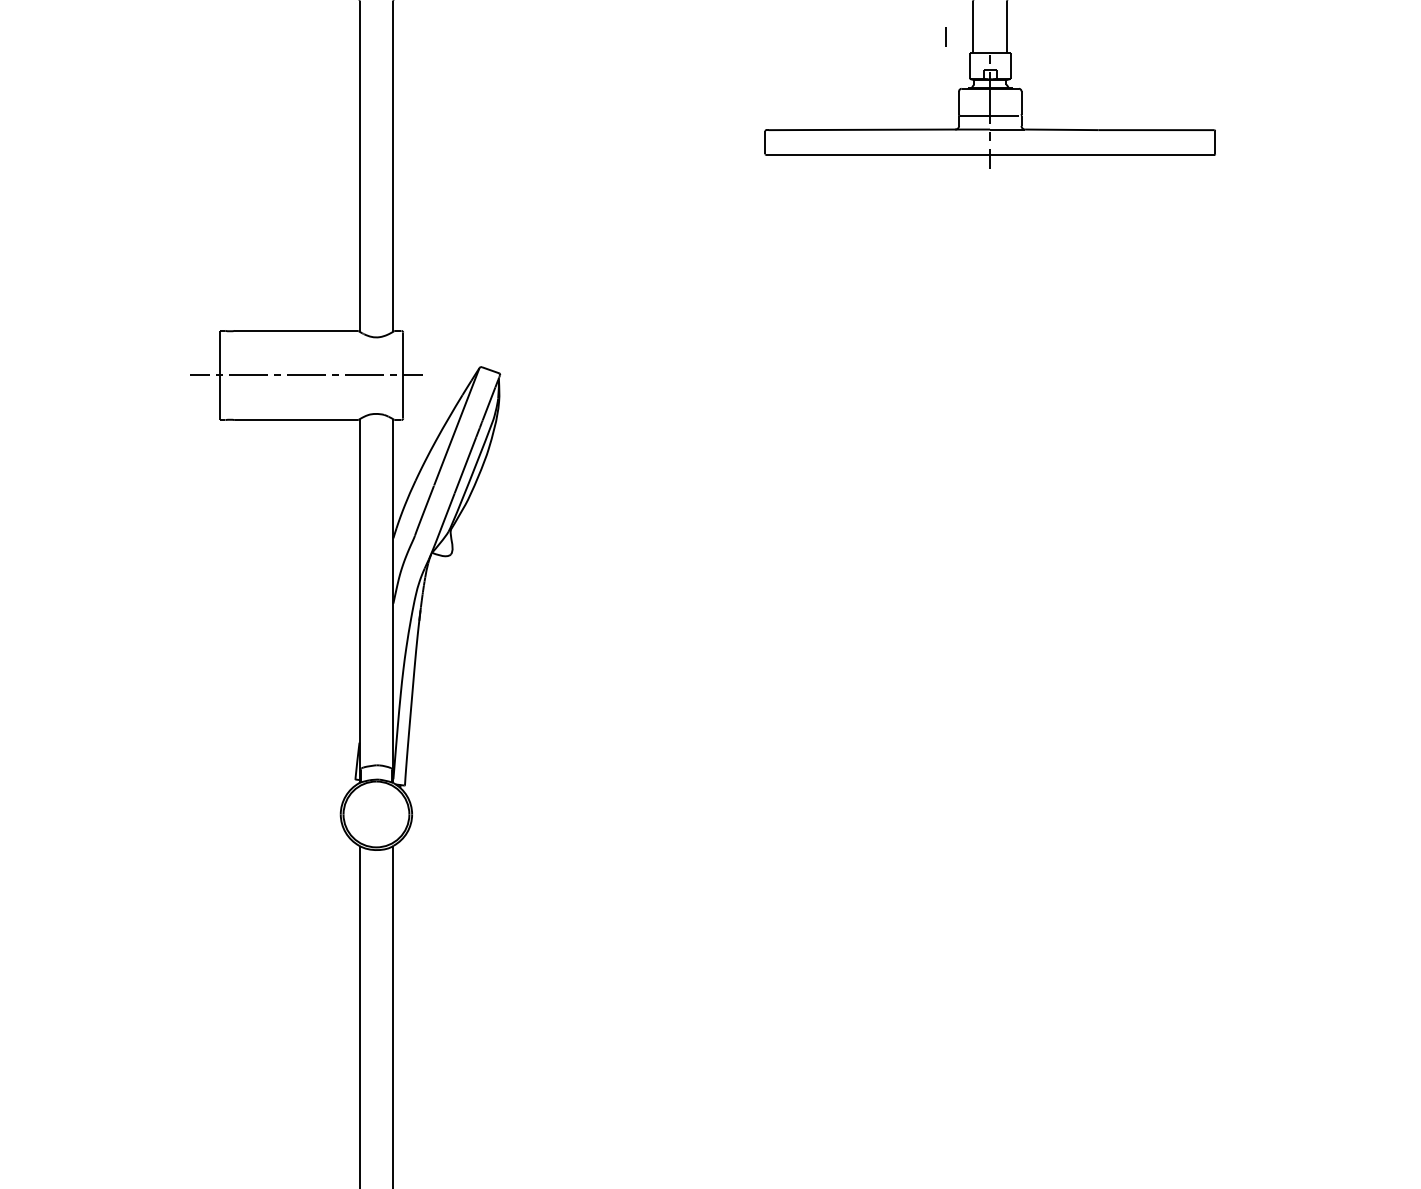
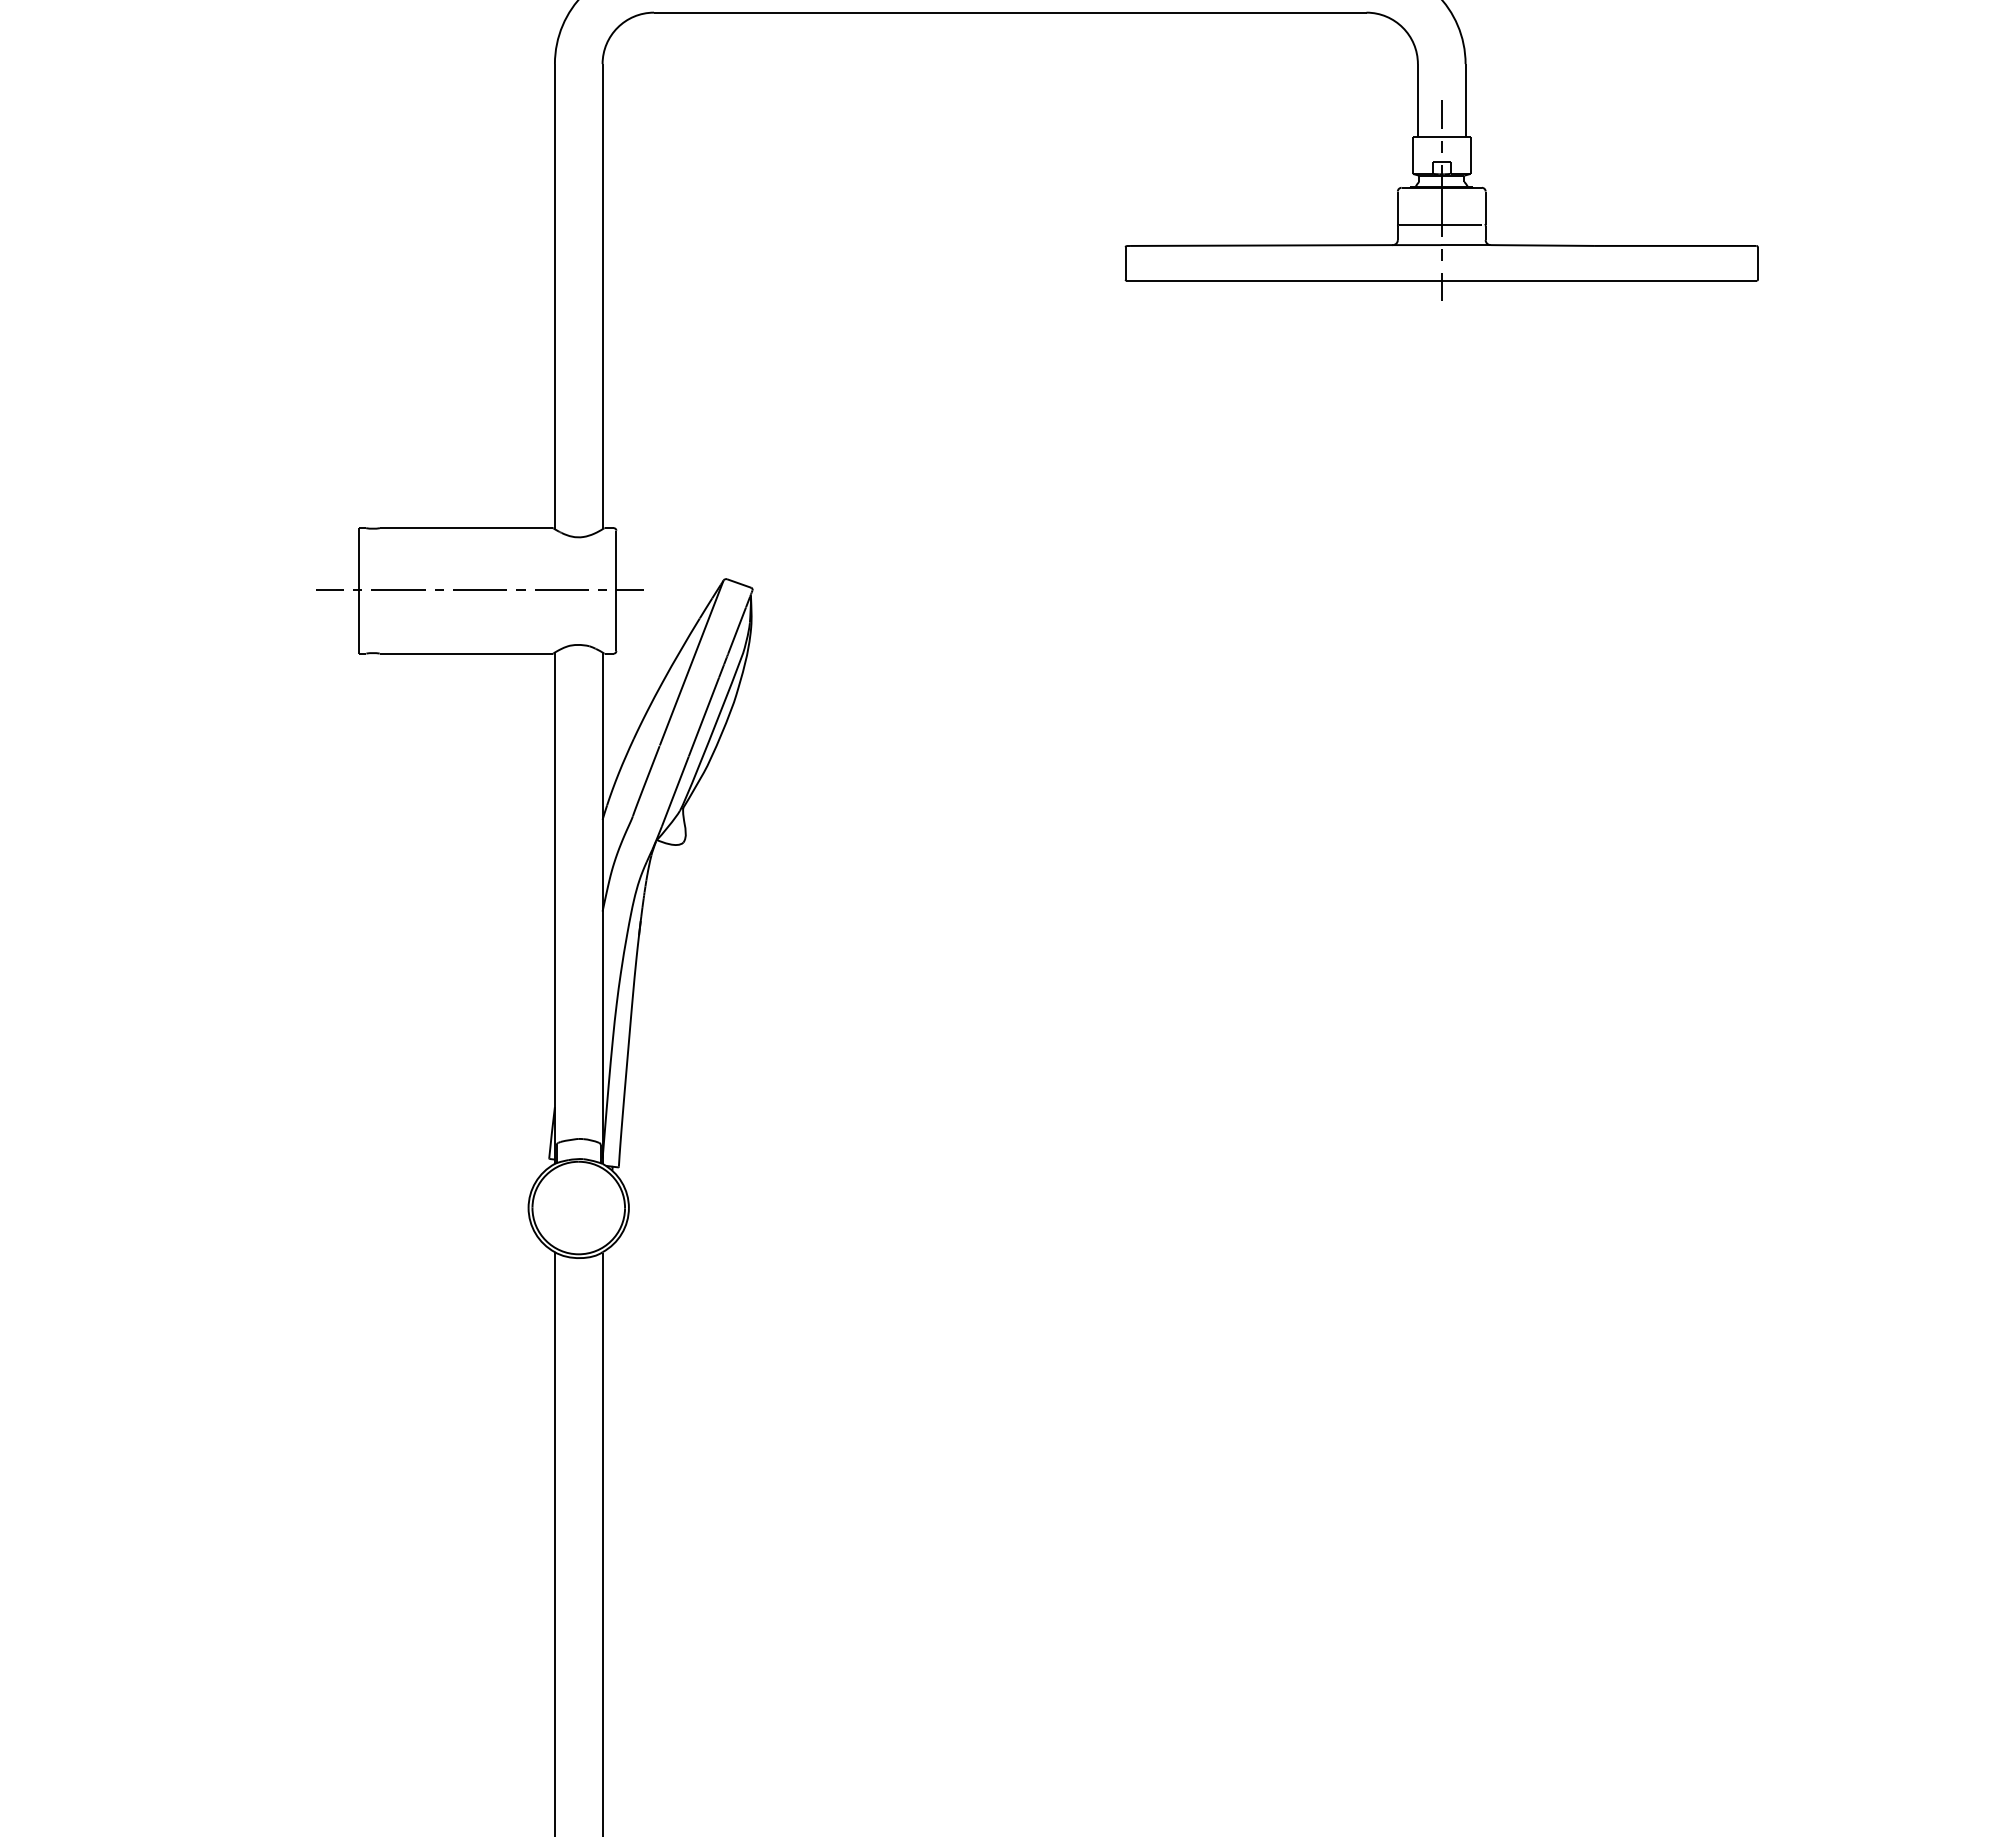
line: (946, 36) -> (1441, 114), moved

